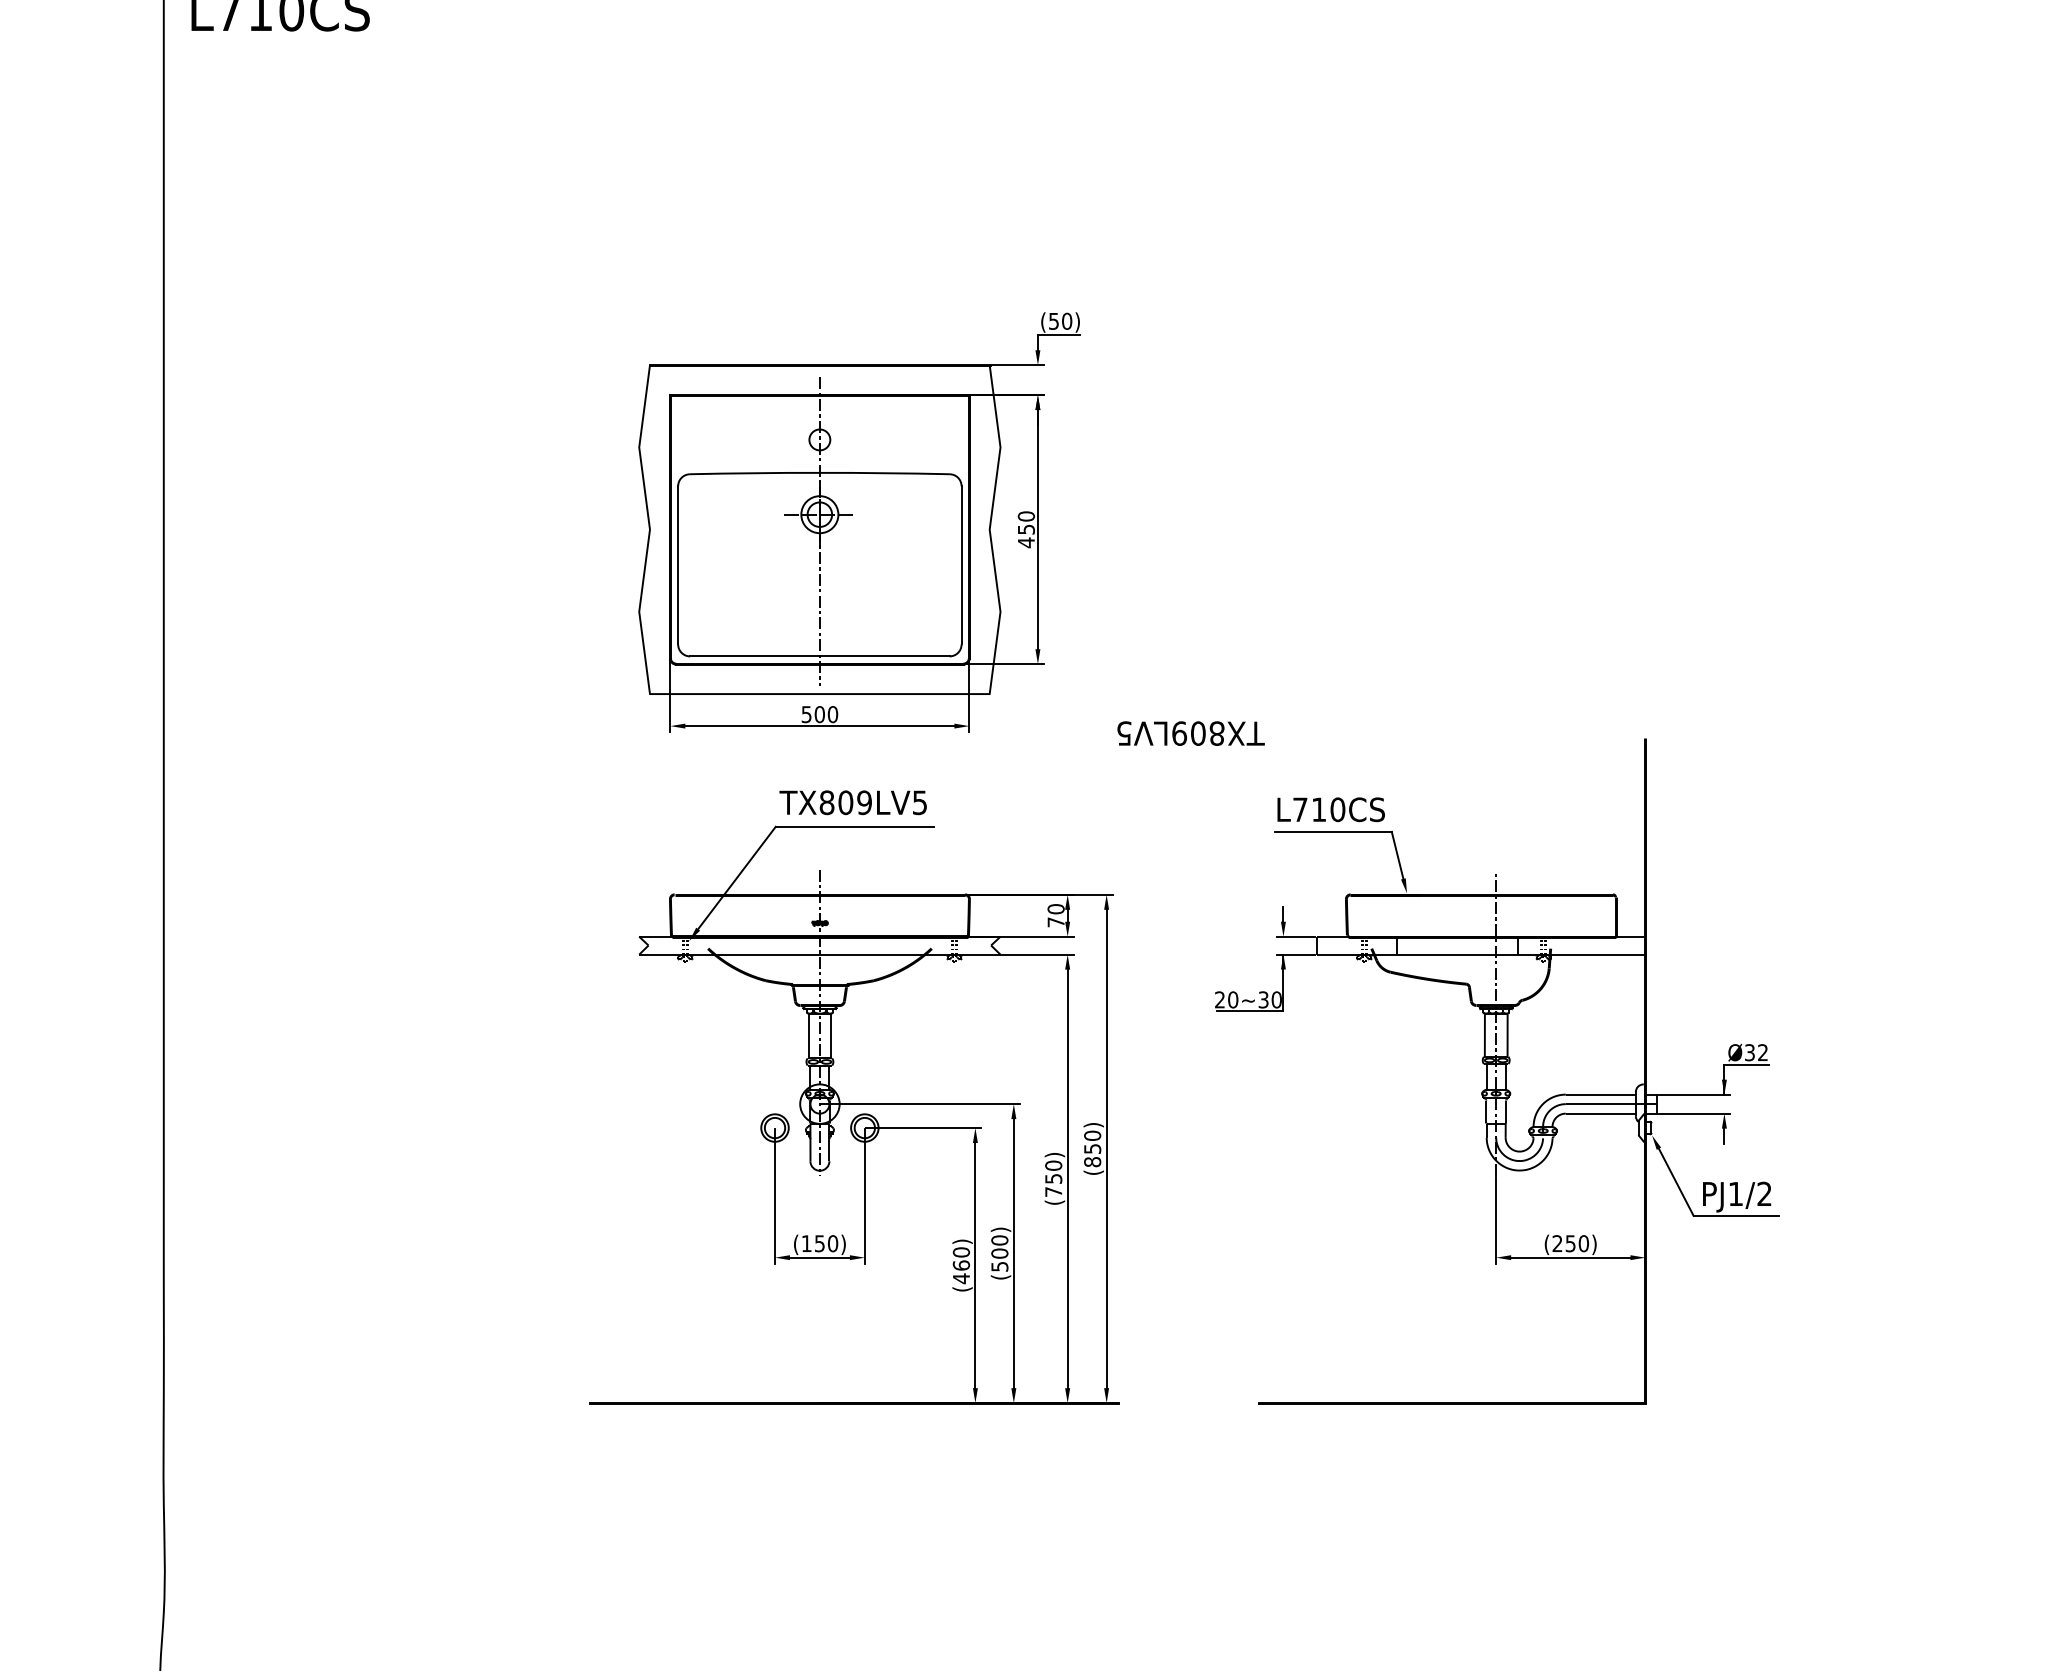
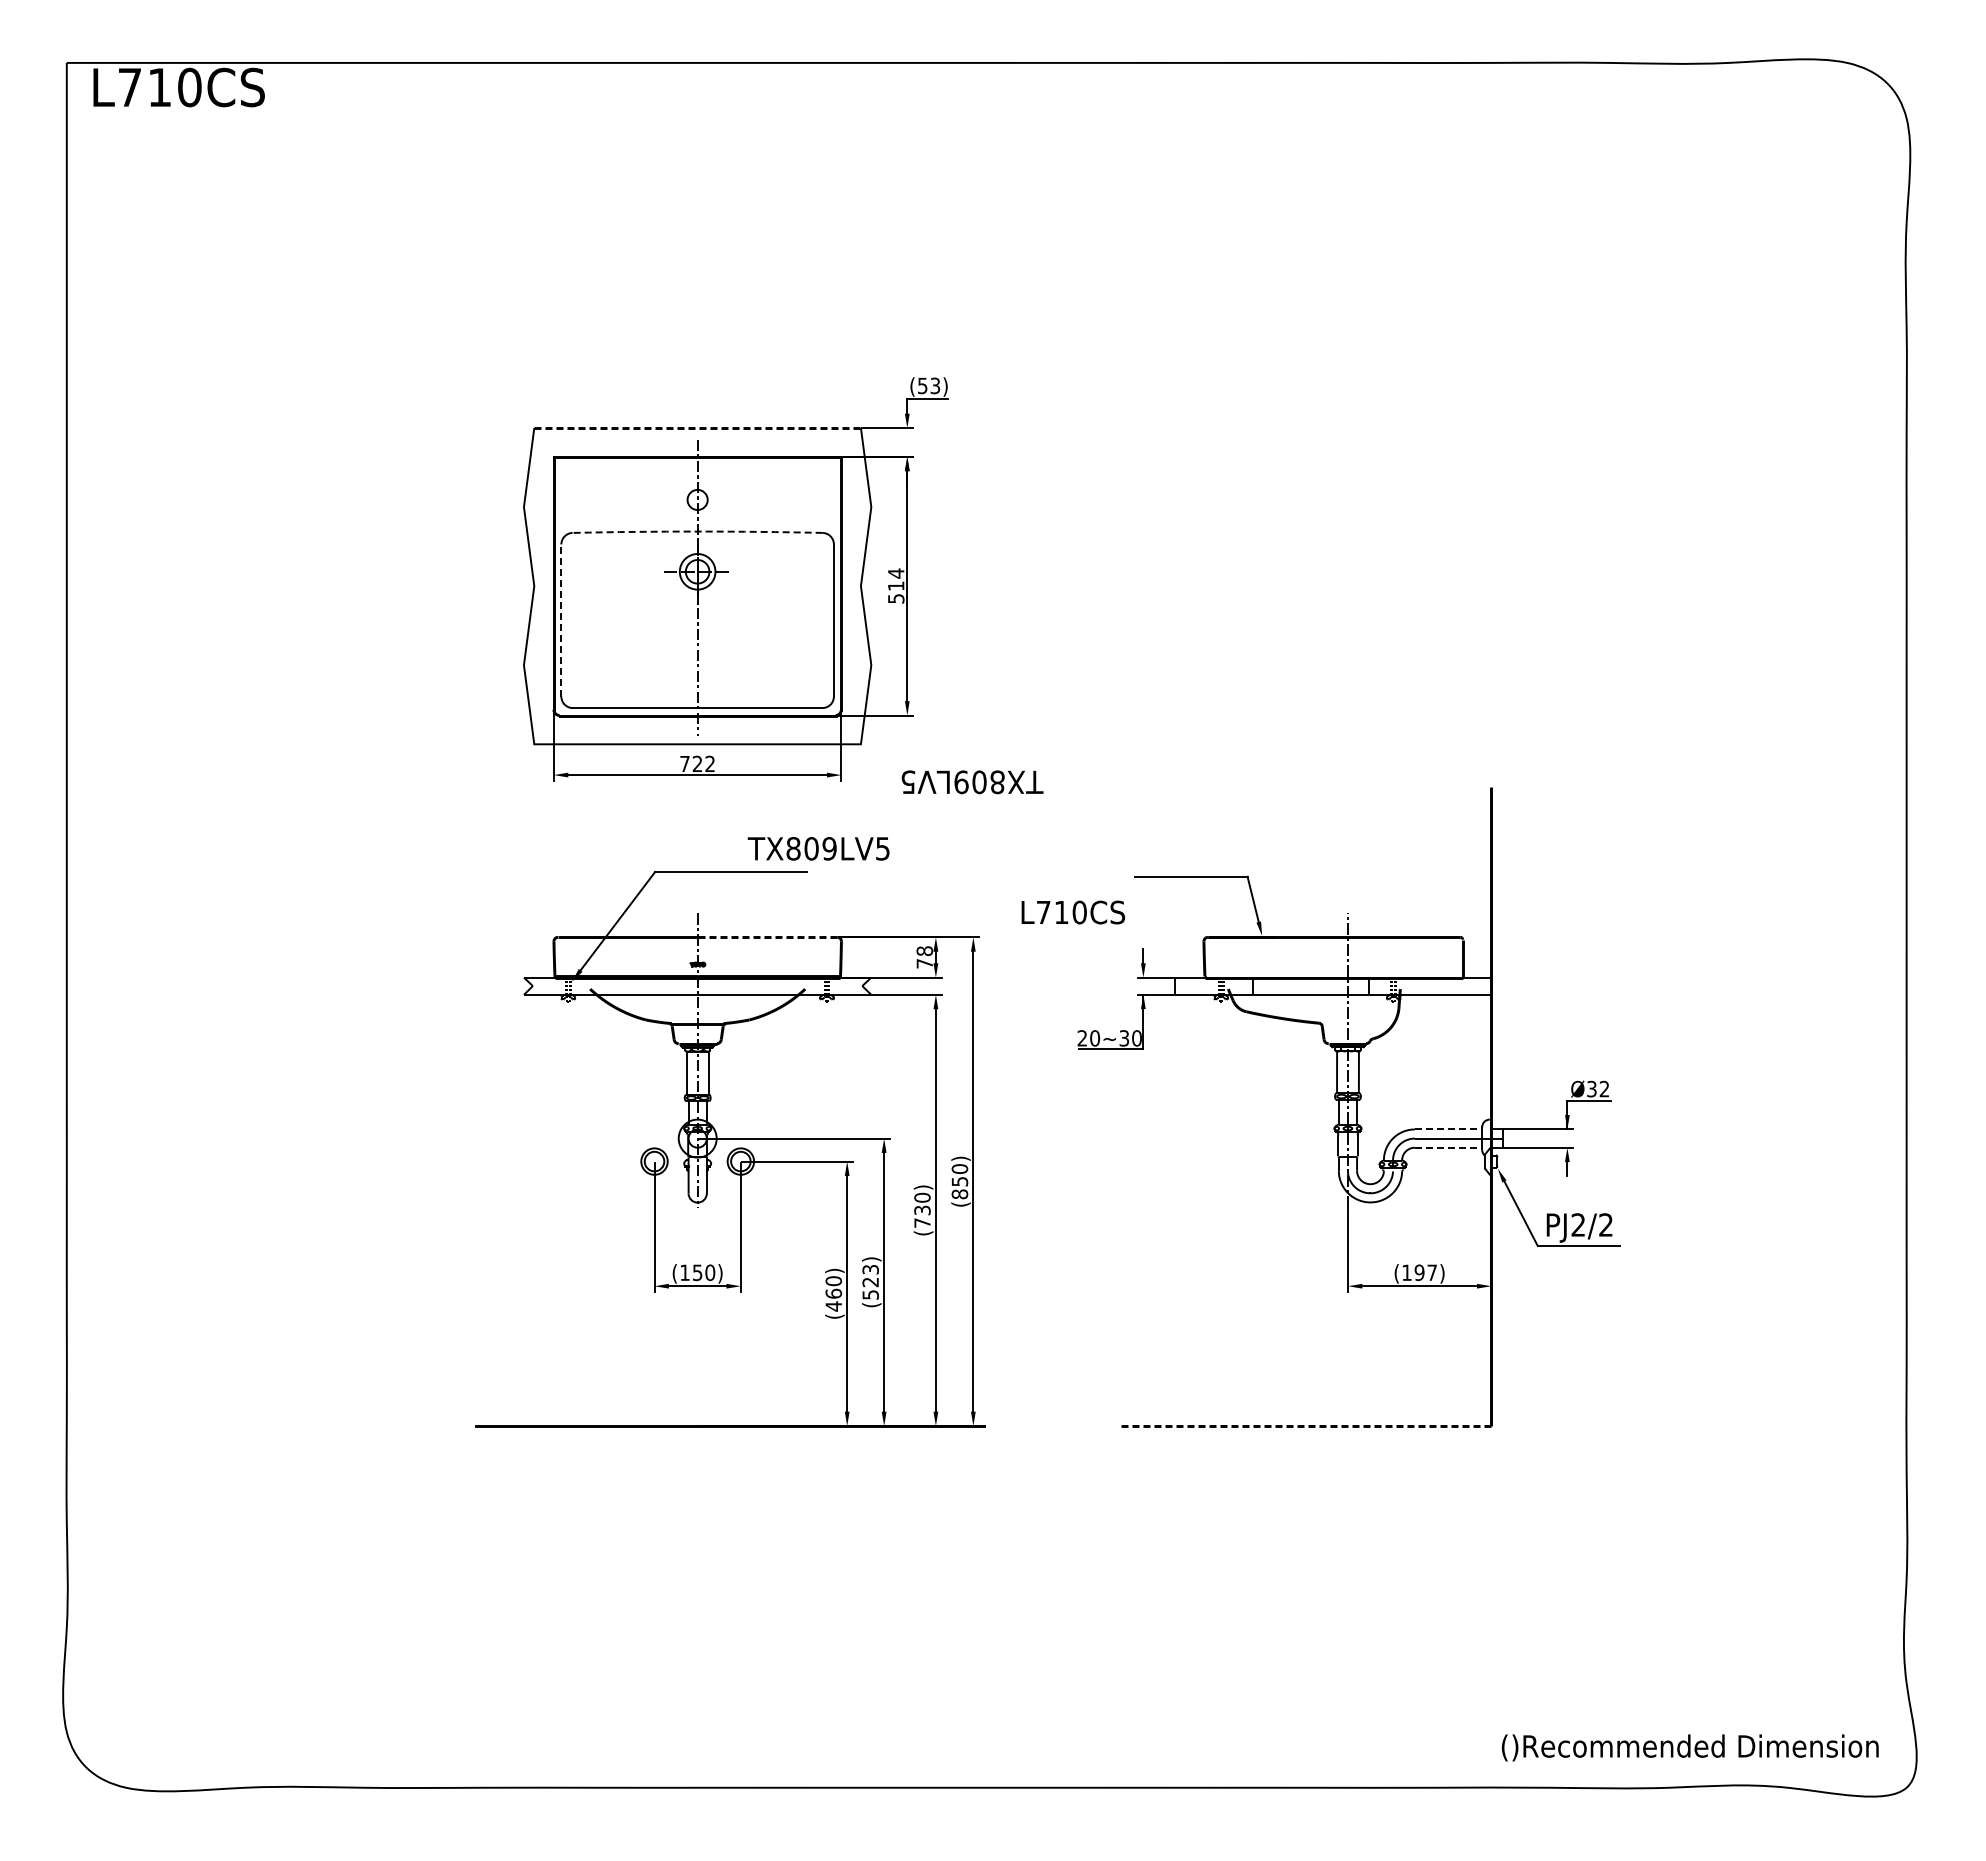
text: (1067, 320) -> (935, 385), (50) -> (53)
line: (820, 365) -> (698, 428), solid -> dashed
arc: (819, 472) -> (697, 531), solid -> dashed
text: (1026, 529) -> (896, 586), 450 -> 514
line: (678, 565) -> (561, 620), solid -> dashed
text: (819, 714) -> (697, 763), 500 -> 722
text: (1191, 733) -> (972, 782), moved
text: (853, 802) -> (818, 848), moved
text: (1330, 809) -> (1072, 912), moved
line: (892, 895) -> (767, 937), solid -> dashed
text: (1055, 909) -> (924, 951), 70 -> 78
line: (1600, 1094) -> (1448, 1129), solid -> dashed
line: (1600, 1113) -> (1448, 1147), solid -> dashed
text: (1053, 1177) -> (922, 1209), (750) -> (730)
text: (1734, 1193) -> (1577, 1224), PJ1/2 -> PJ2/2
text: (1570, 1243) -> (1419, 1272), (250) -> (197)
text: (999, 1246) -> (870, 1275), (500) -> (523)
line: (1452, 1403) -> (1305, 1426), solid -> dashed

